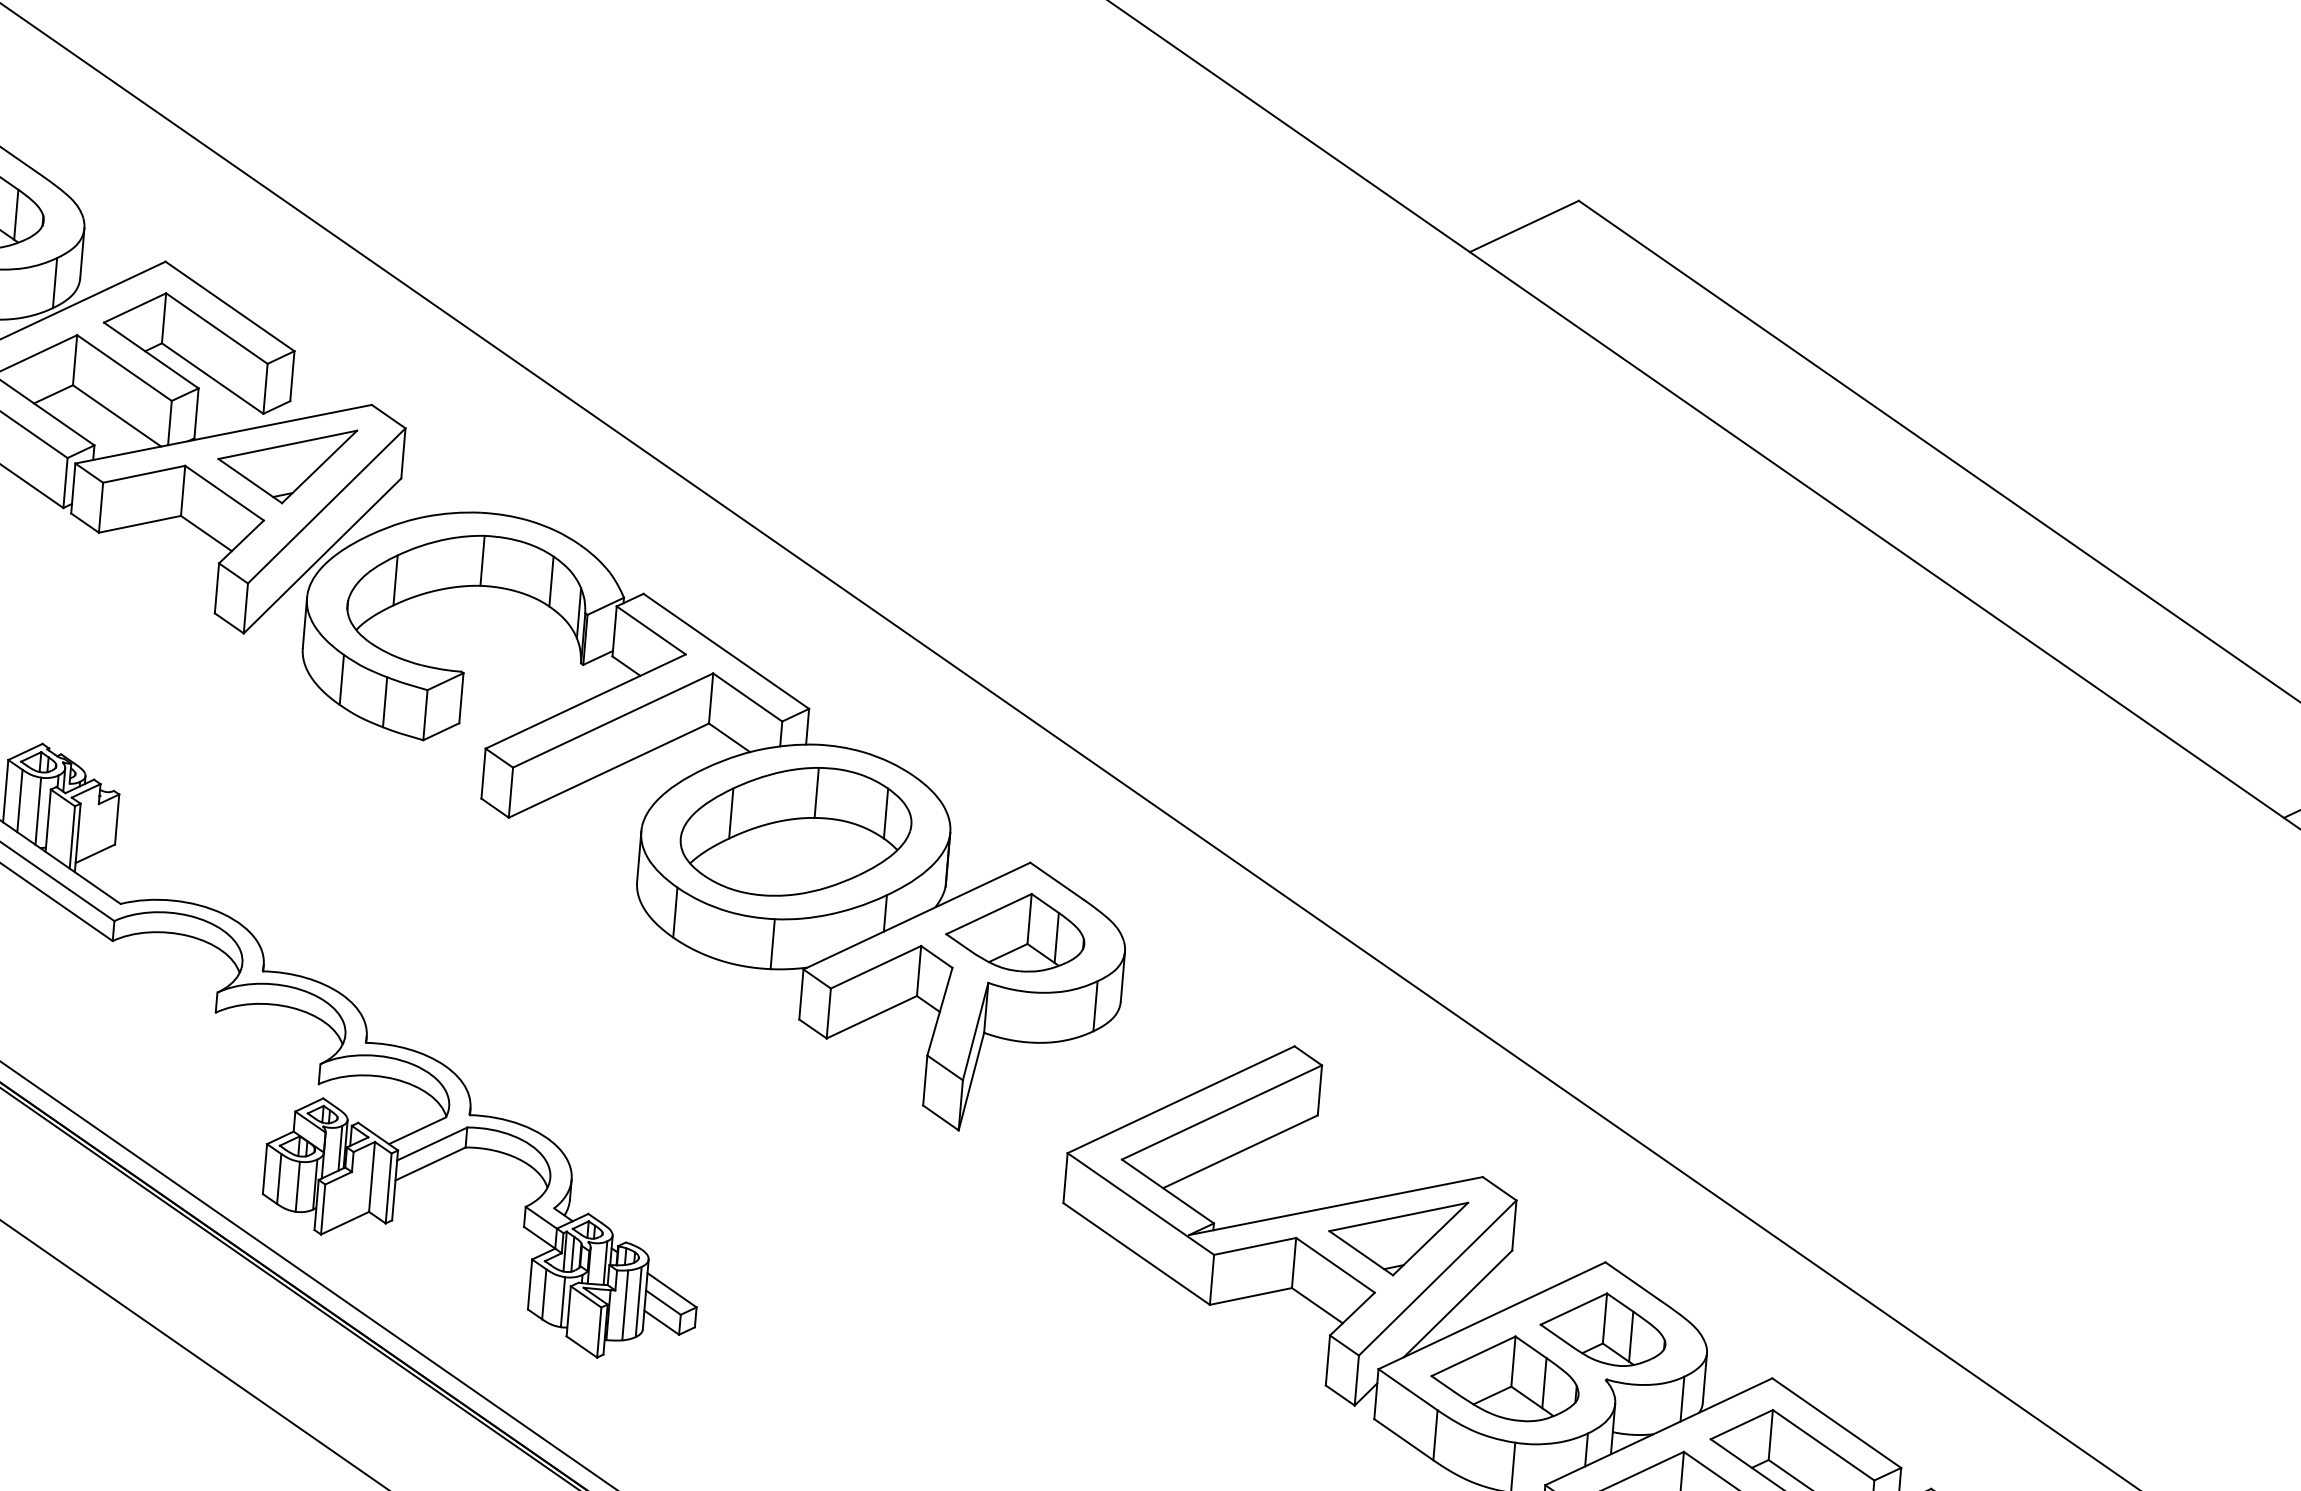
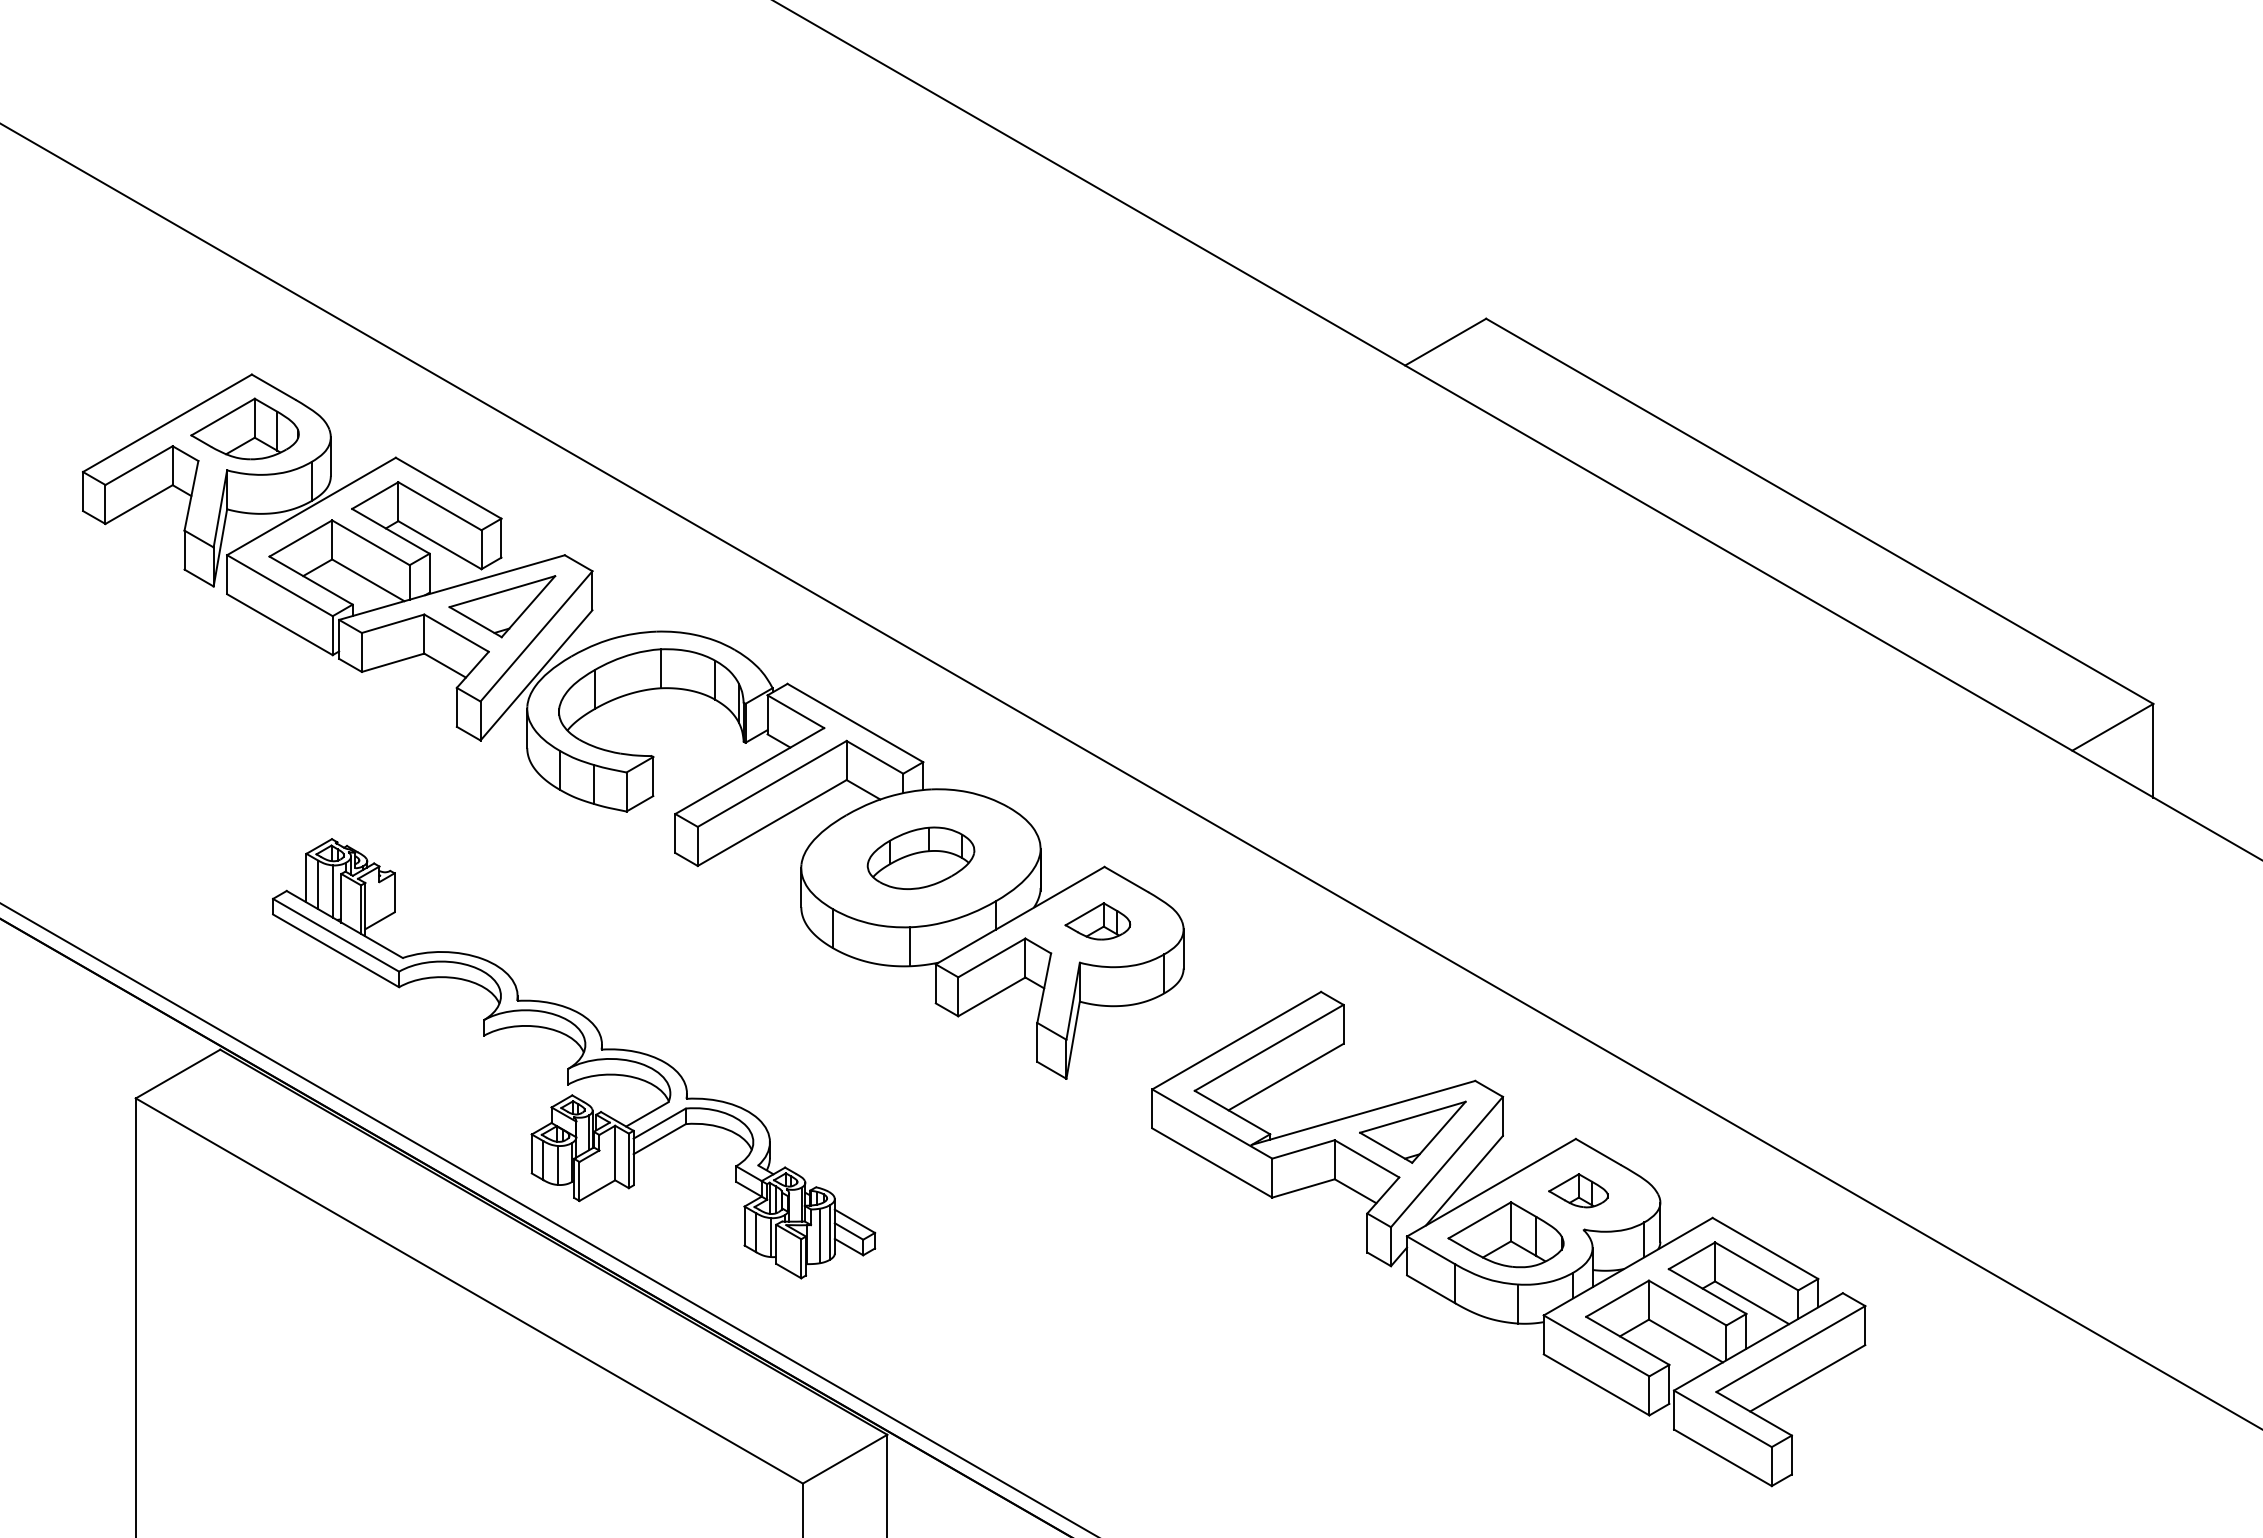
part: (795, 832) -> (920, 858), size x0.6
part: (1015, 931) -> (1097, 921), size x0.6
part: (1603, 1328) -> (1578, 1190), size x0.6

